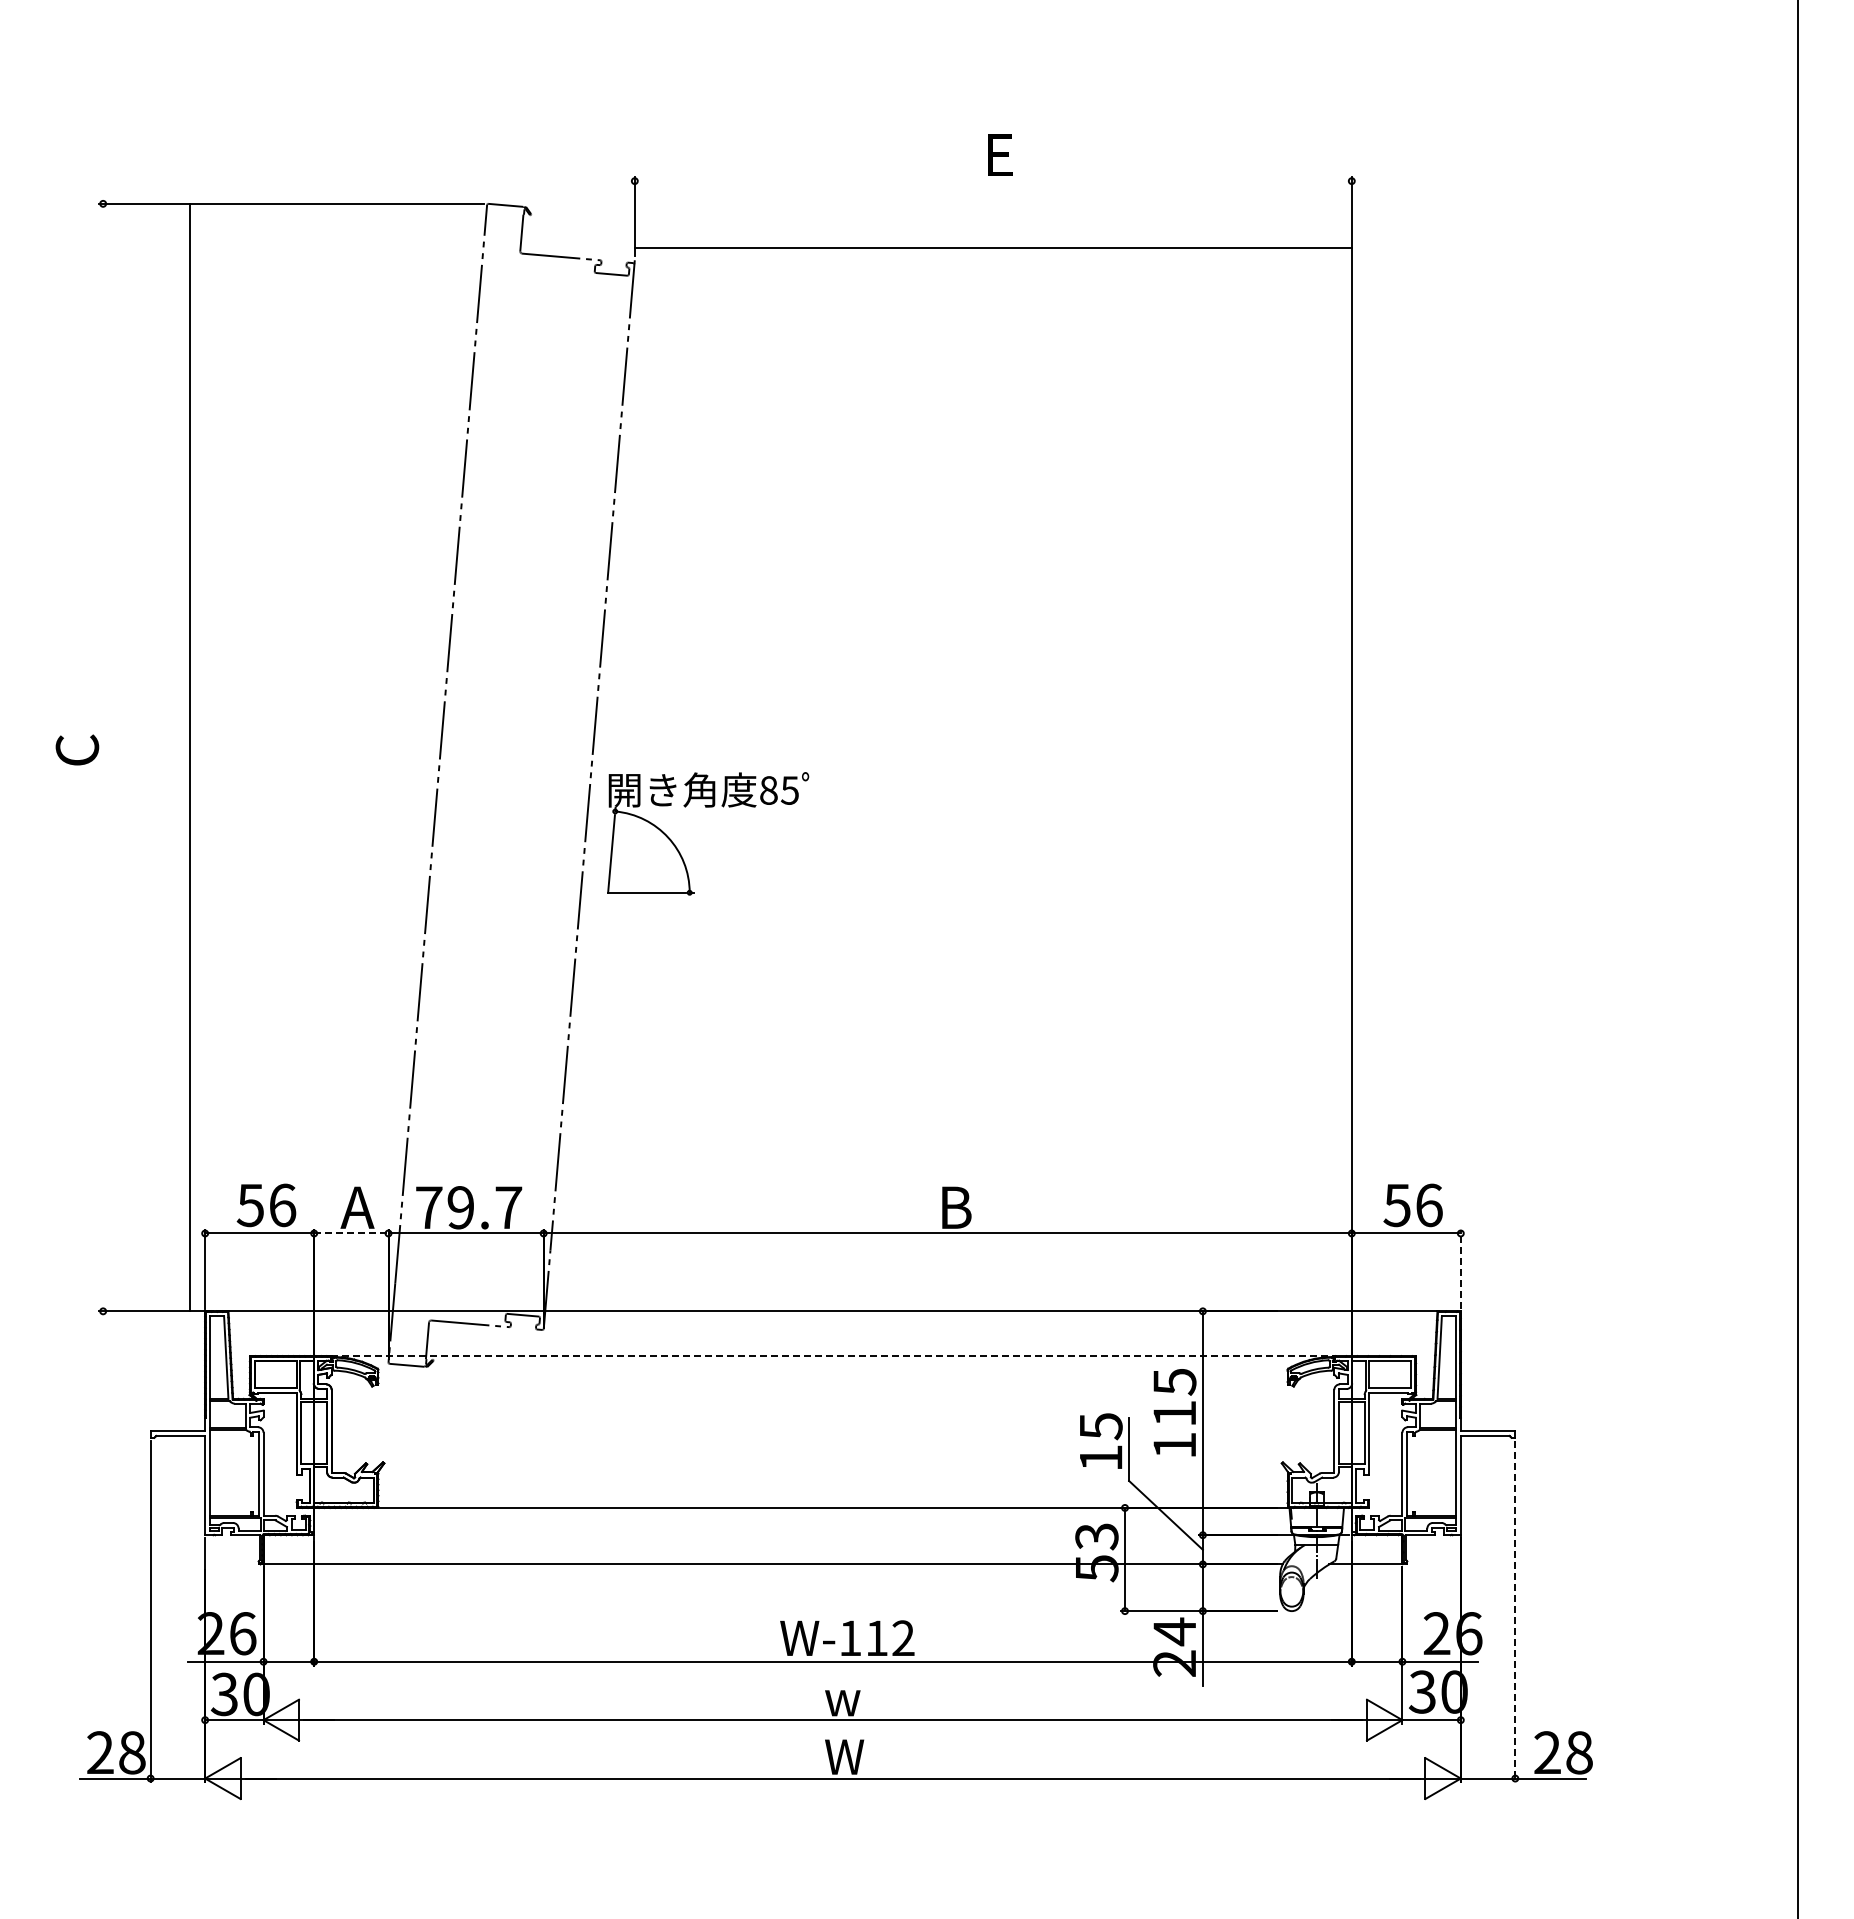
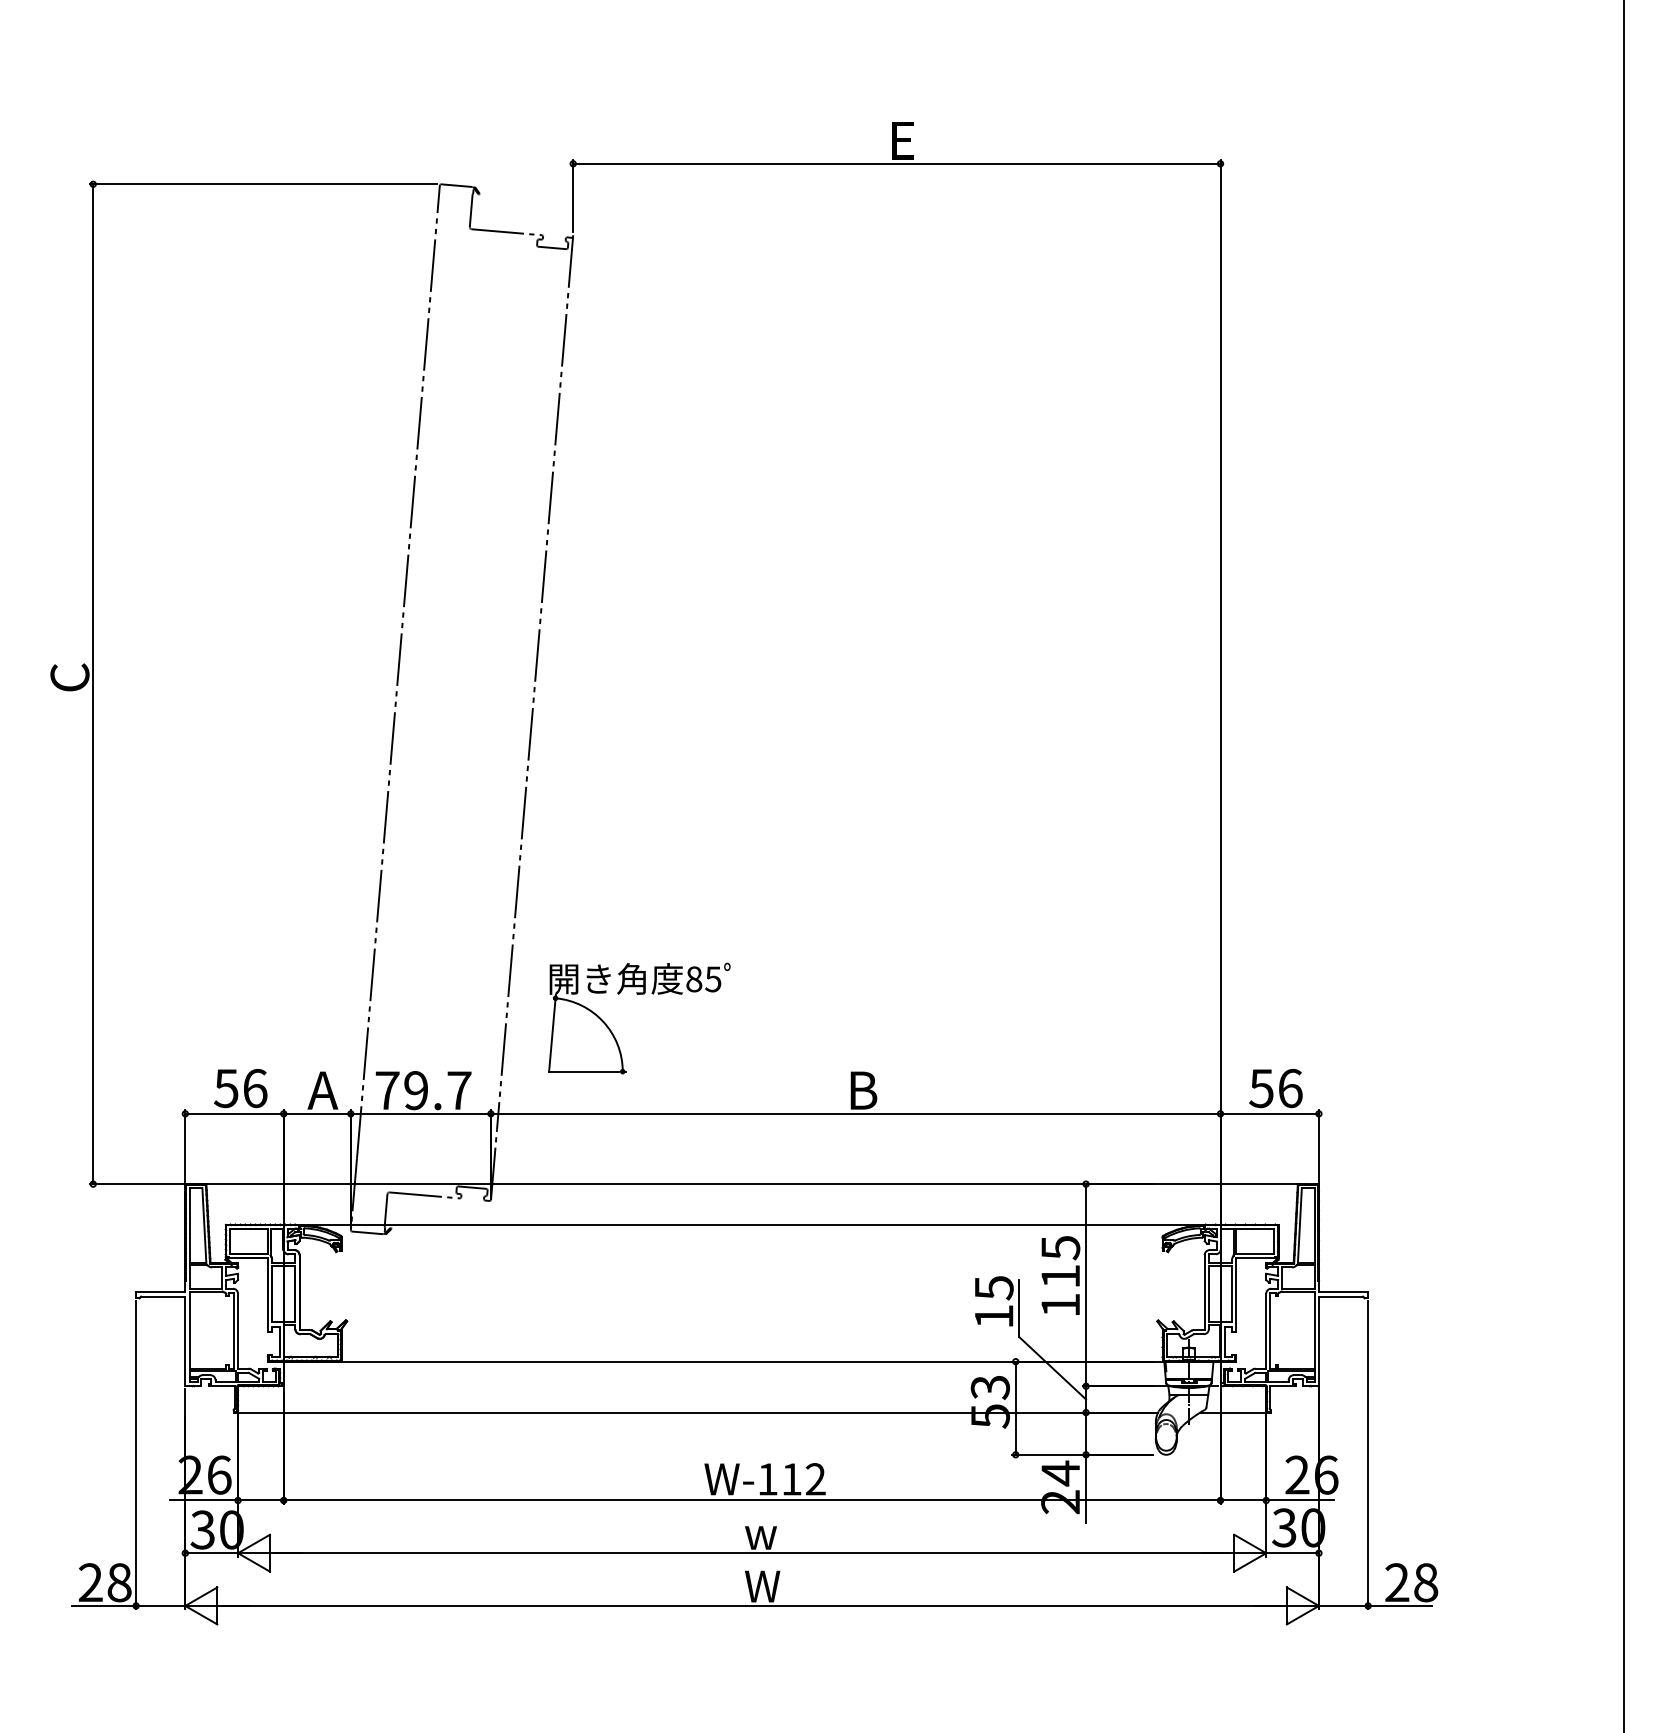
line: (992, 248) -> (896, 164), moved
line: (190, 757) -> (93, 684), moved
part: (708, 807) -> (639, 994), moved
line: (351, 1233) -> (317, 1113), dashed -> solid
line: (1460, 1269) -> (1318, 1146), dashed -> solid
line: (834, 1356) -> (753, 1224), dashed -> solid
line: (1515, 1611) -> (1368, 1455), dashed -> solid

